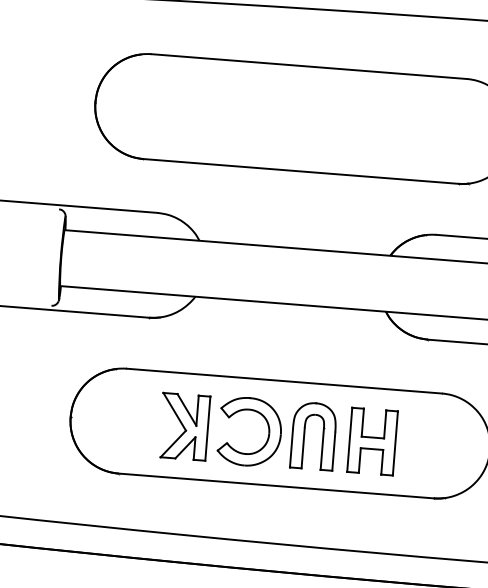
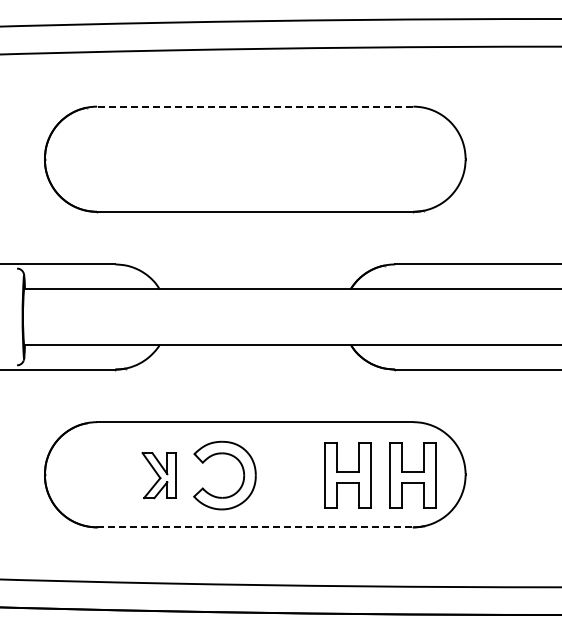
line: (308, 66) -> (254, 106), solid -> dashed
part: (183, 426) -> (158, 475), size x0.7
part: (304, 435) -> (279, 474), removed
part: (437, 446) -> (412, 475), added
line: (276, 486) -> (255, 527), solid -> dashed

